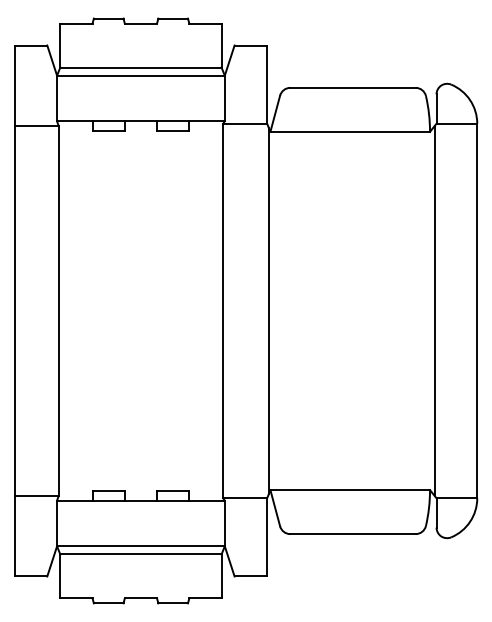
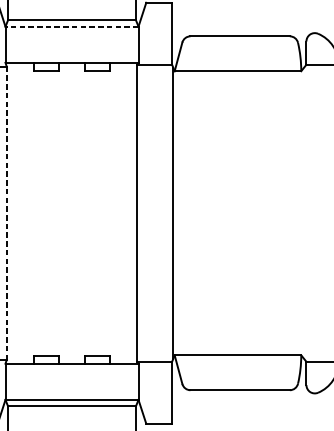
line: (140, 75) -> (71, 26), solid -> dashed
line: (434, 310) -> (304, 212), removed
line: (58, 311) -> (6, 213), solid -> dashed

